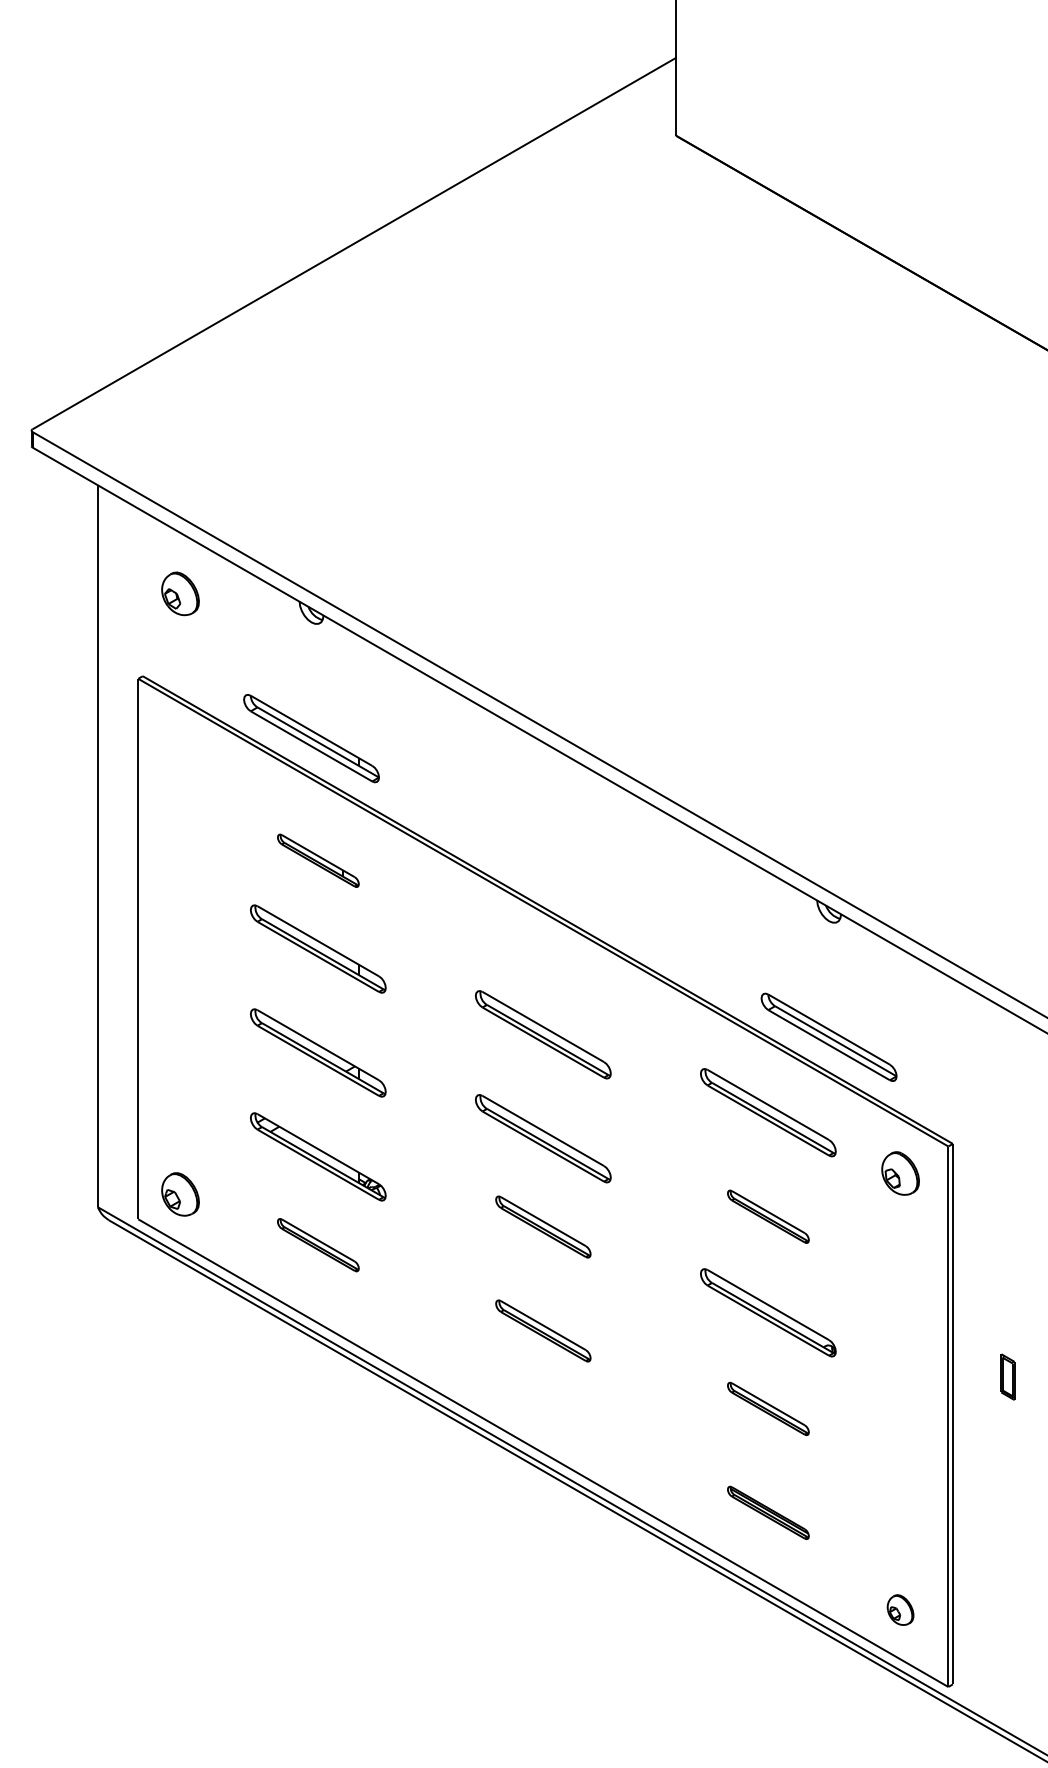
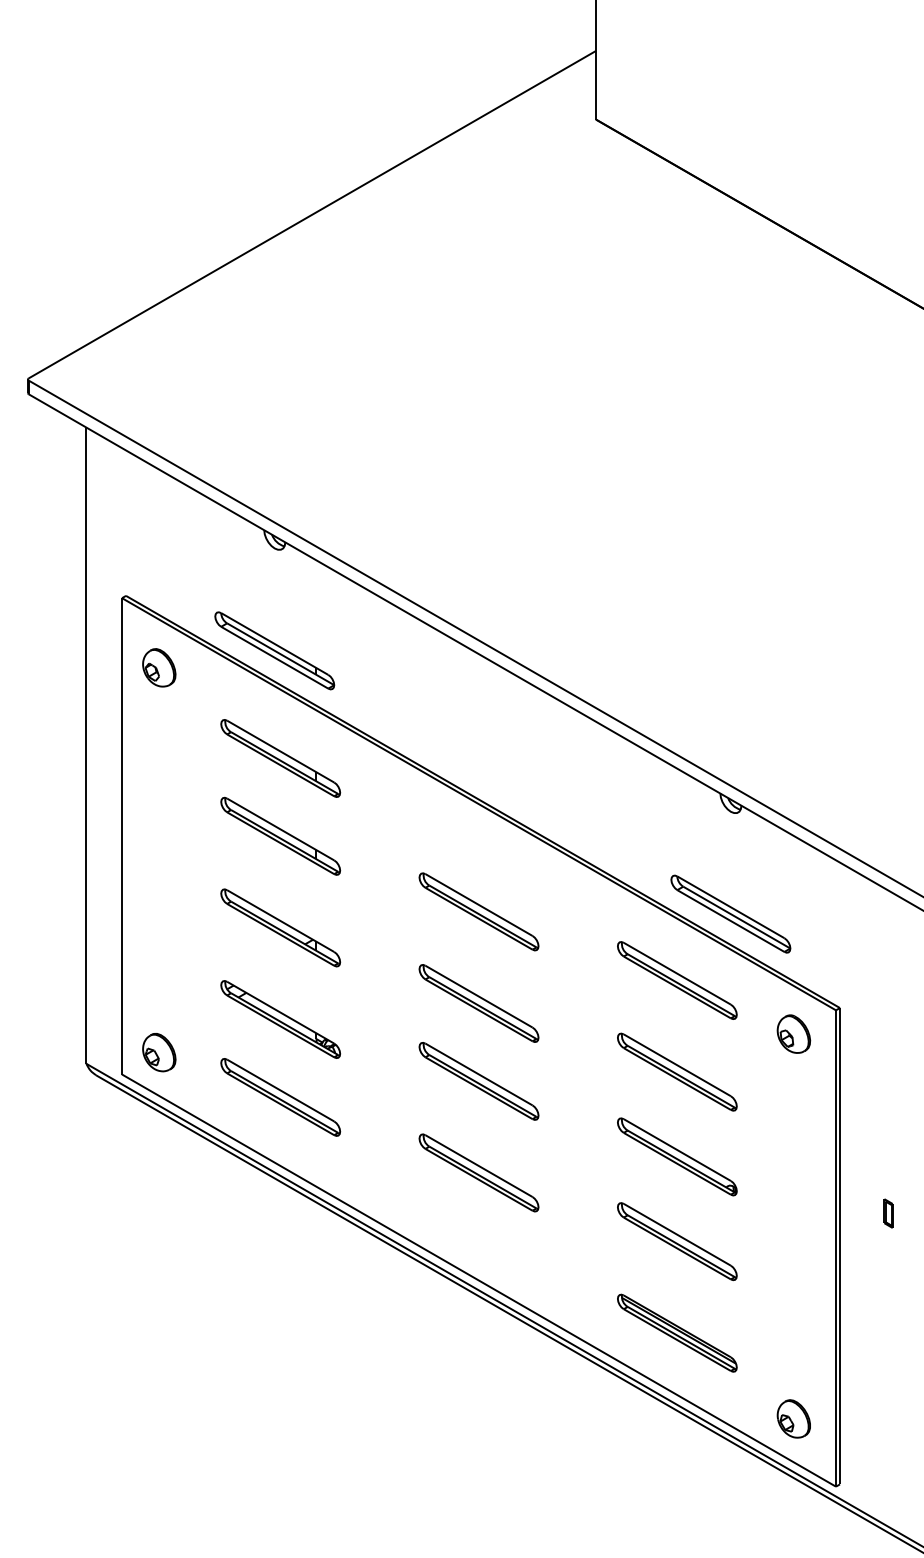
part: (180, 593) -> (159, 667), moved
part: (318, 860) -> (280, 758), size x1.67
part: (768, 1216) -> (677, 1072), size x1.67
part: (543, 1226) -> (479, 1080), size x1.43
part: (318, 1244) -> (280, 1096), size x1.67
part: (543, 1330) -> (479, 1172), size x1.43
part: (1007, 1376) -> (888, 1213), size x0.71
part: (768, 1408) -> (677, 1241), size x1.67
part: (768, 1512) -> (677, 1332), size x1.67
part: (900, 1609) -> (793, 1418), size x1.43

